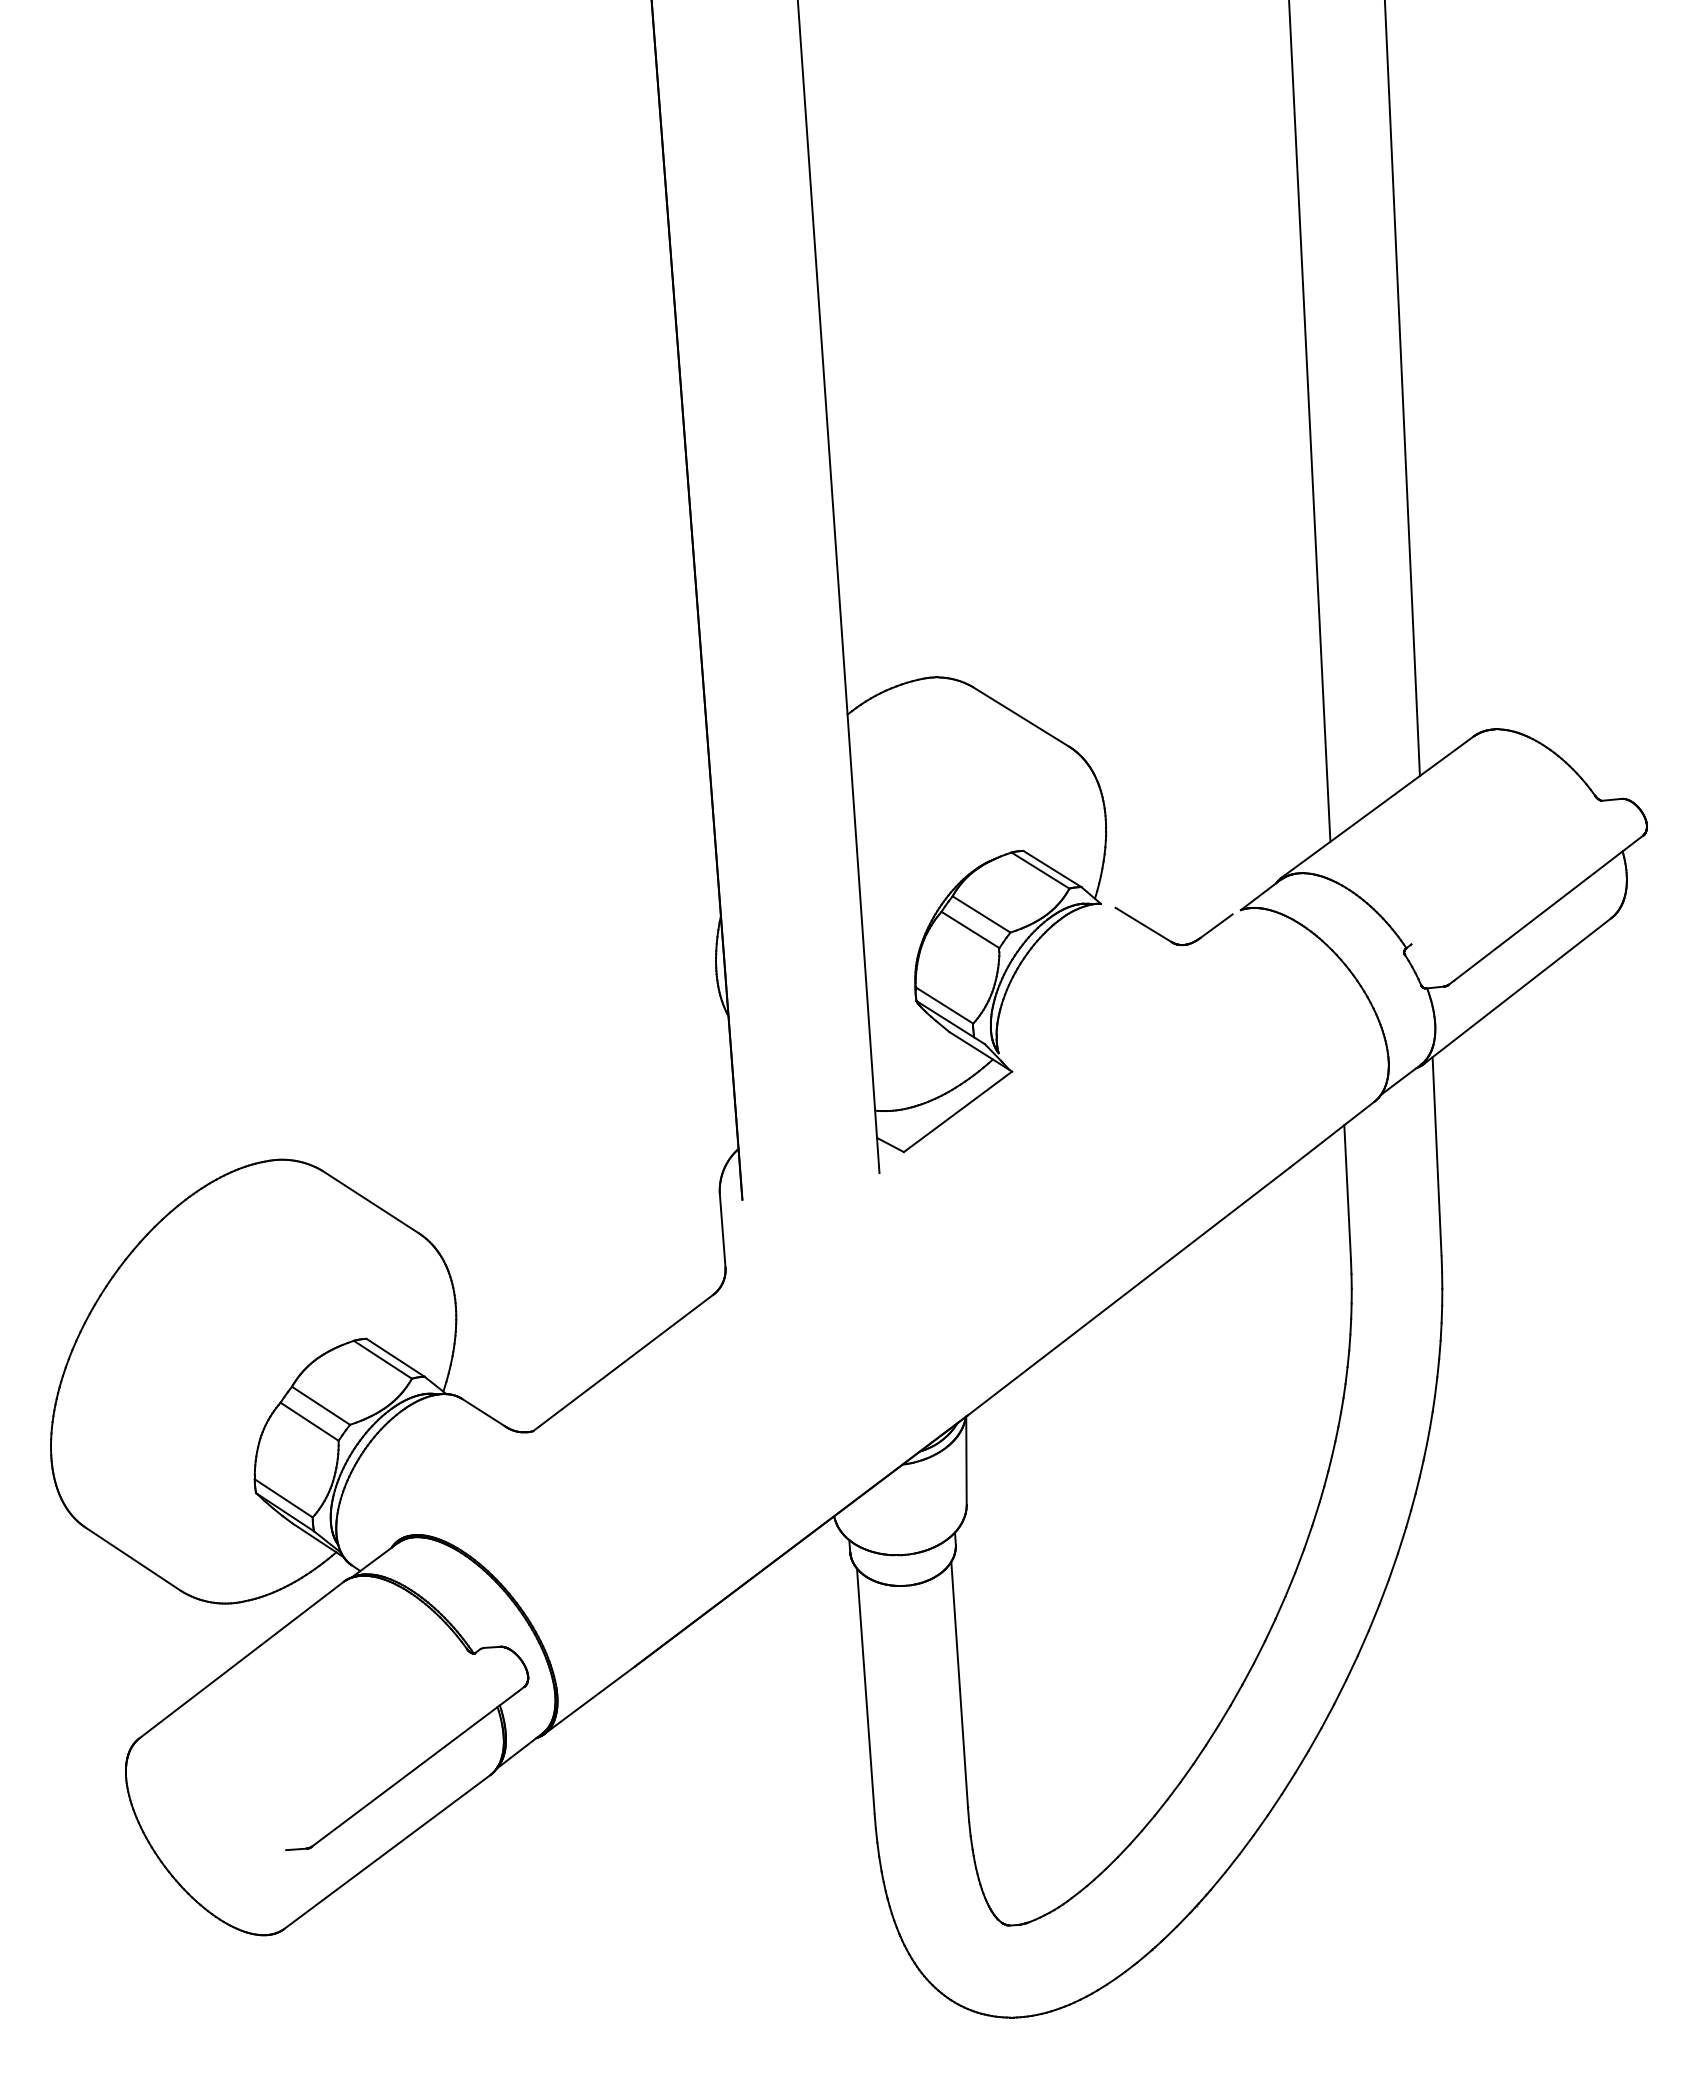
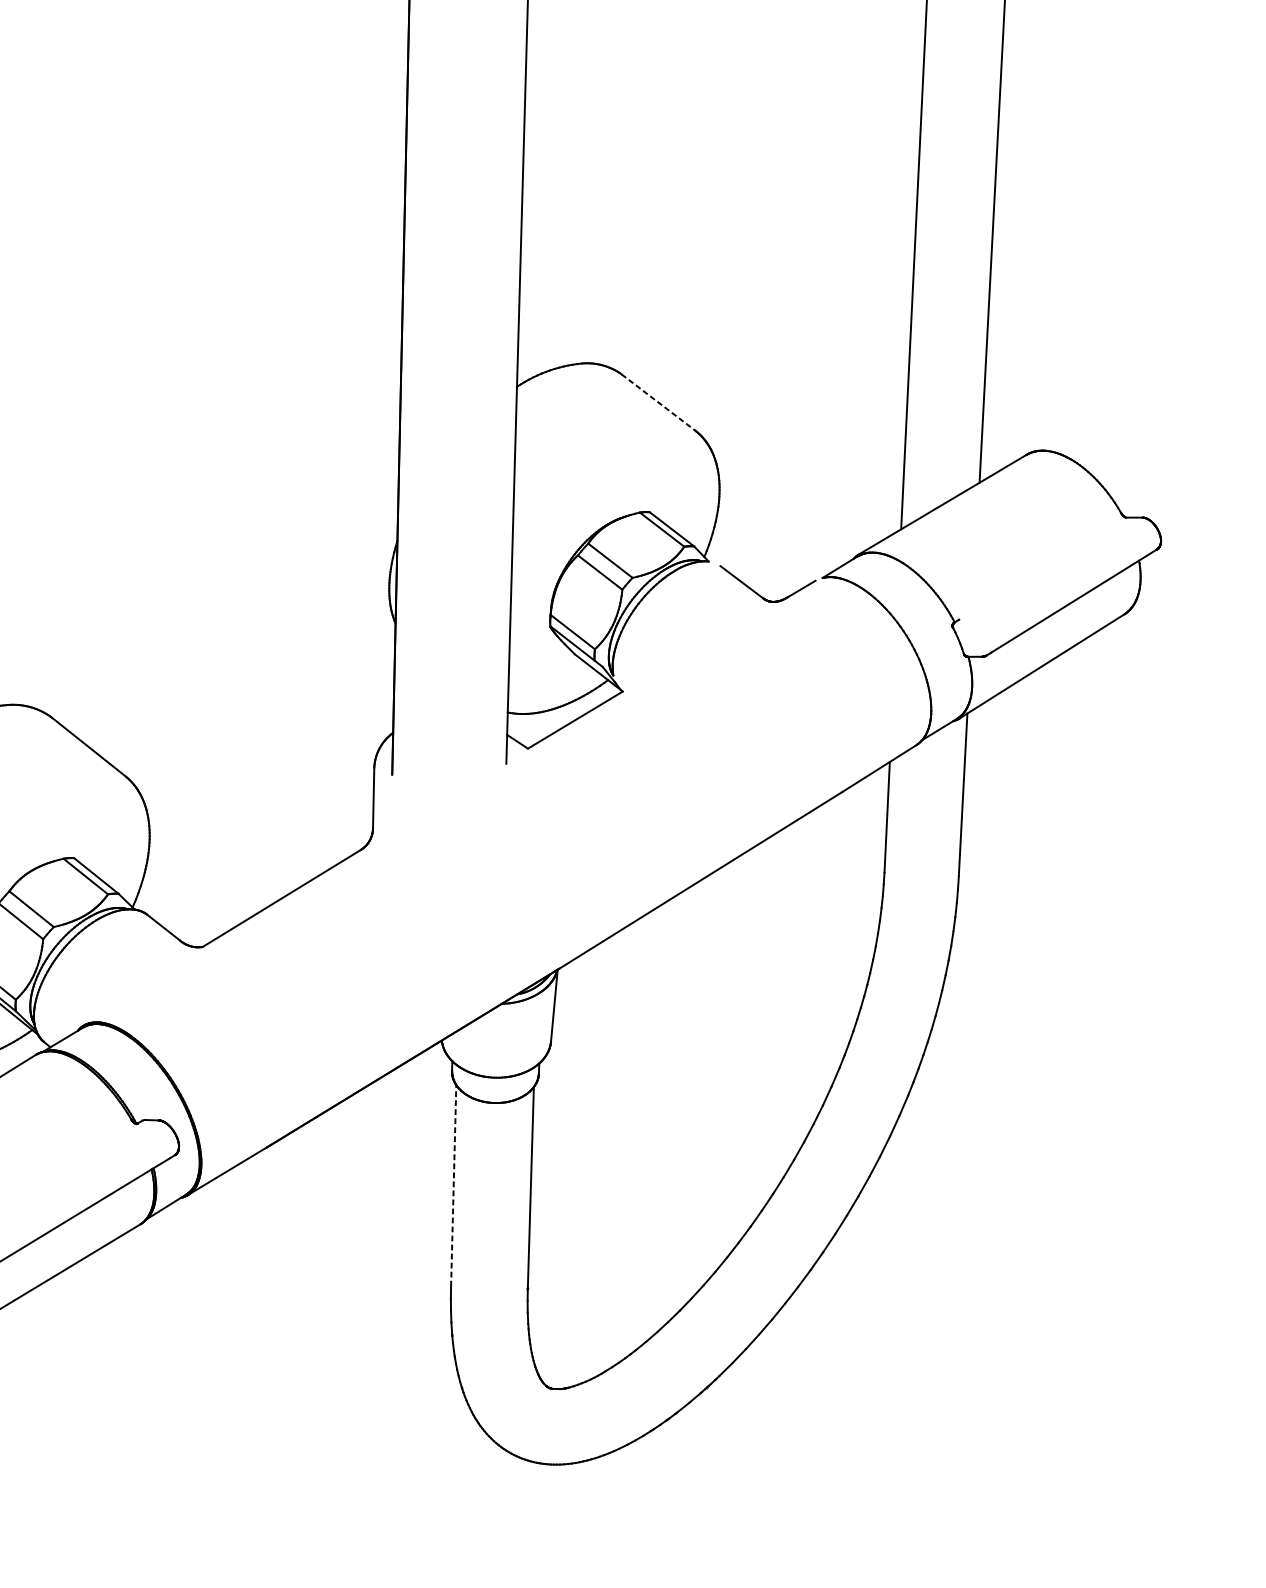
line: (1021, 717) -> (658, 403), solid -> dashed
line: (865, 1691) -> (453, 1186), solid -> dashed

